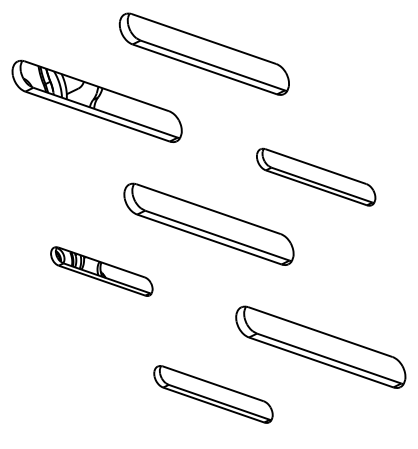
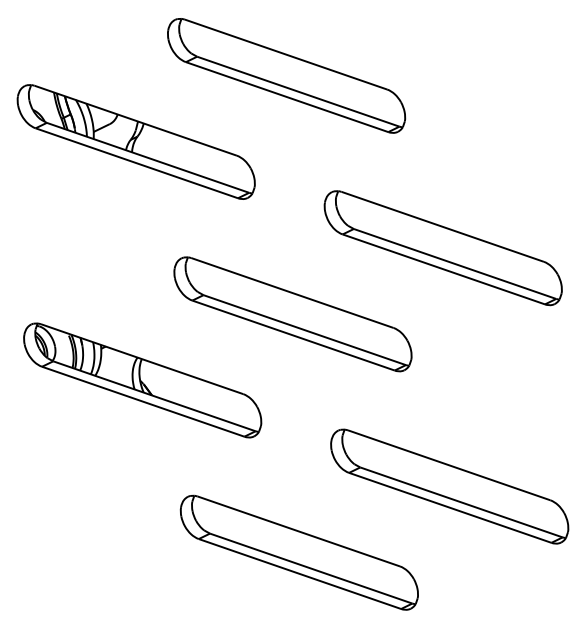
part: (315, 177) -> (442, 248), size x1.43
part: (101, 271) -> (142, 380), size x1.67
part: (212, 394) -> (298, 552), size x1.43

